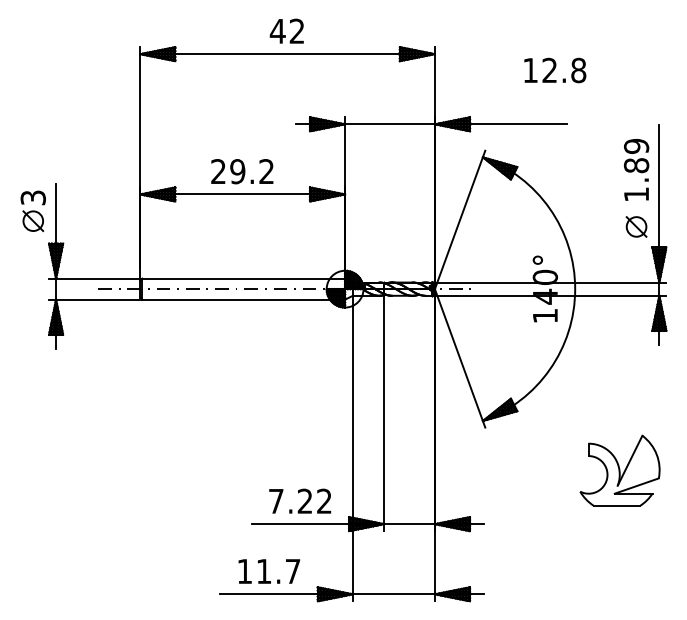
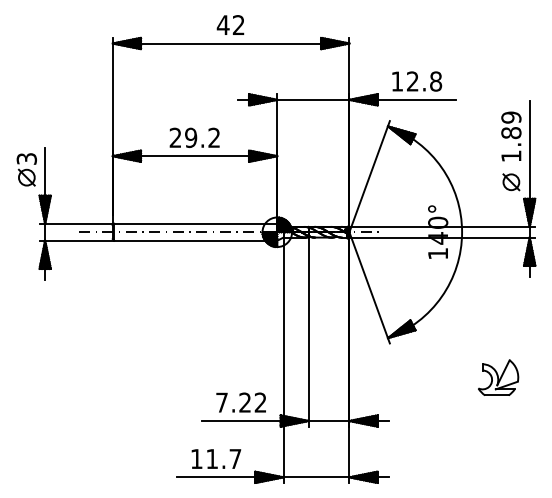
text: (555, 70) -> (417, 81), moved
part: (620, 469) -> (498, 377), size x0.62

